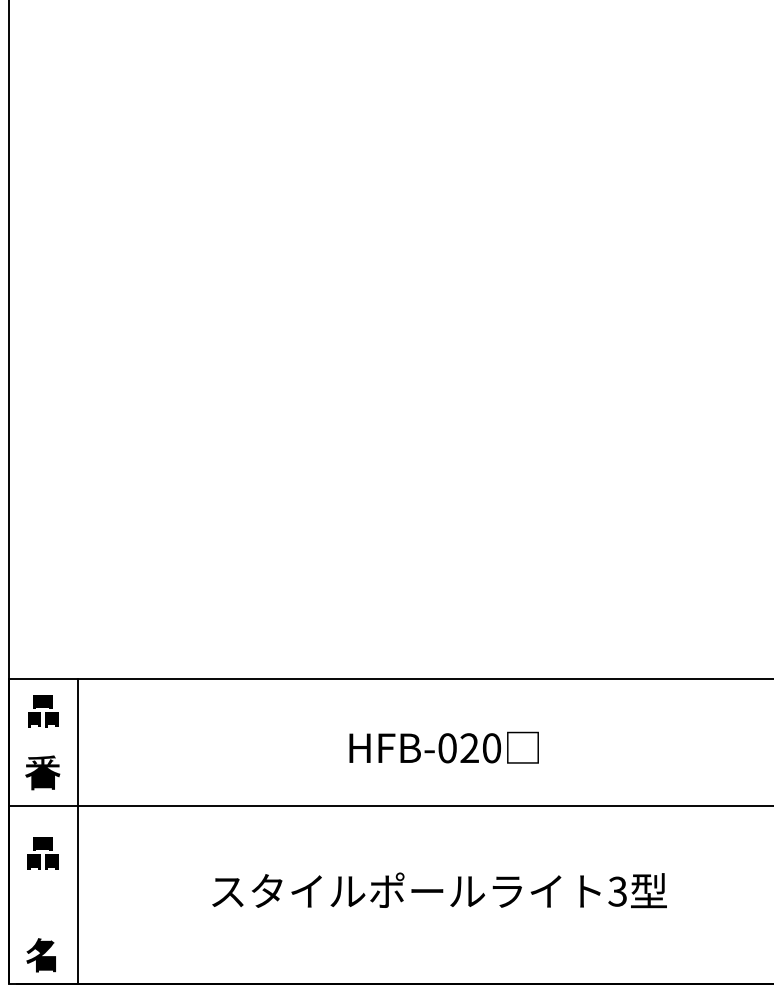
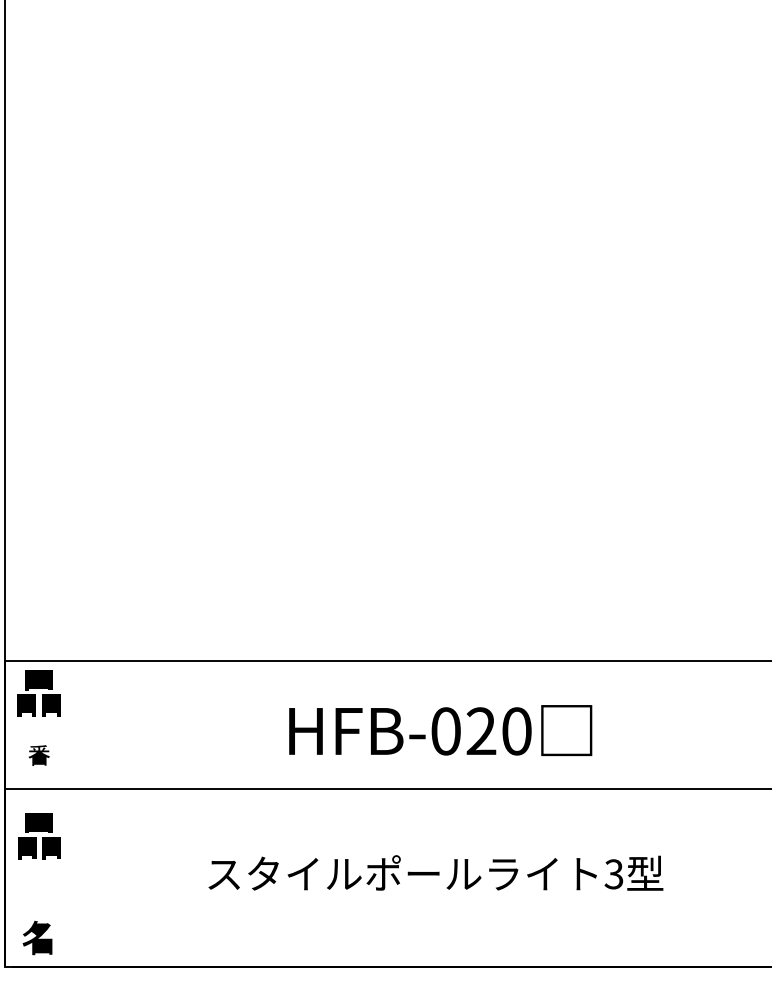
part: (43, 711) -> (39, 694), size x1.4
part: (443, 747) -> (439, 730), size x1.6
part: (42, 772) -> (38, 755), size x0.6
line: (78, 831) -> (74, 814), removed
part: (42, 853) -> (38, 836), size x1.4

